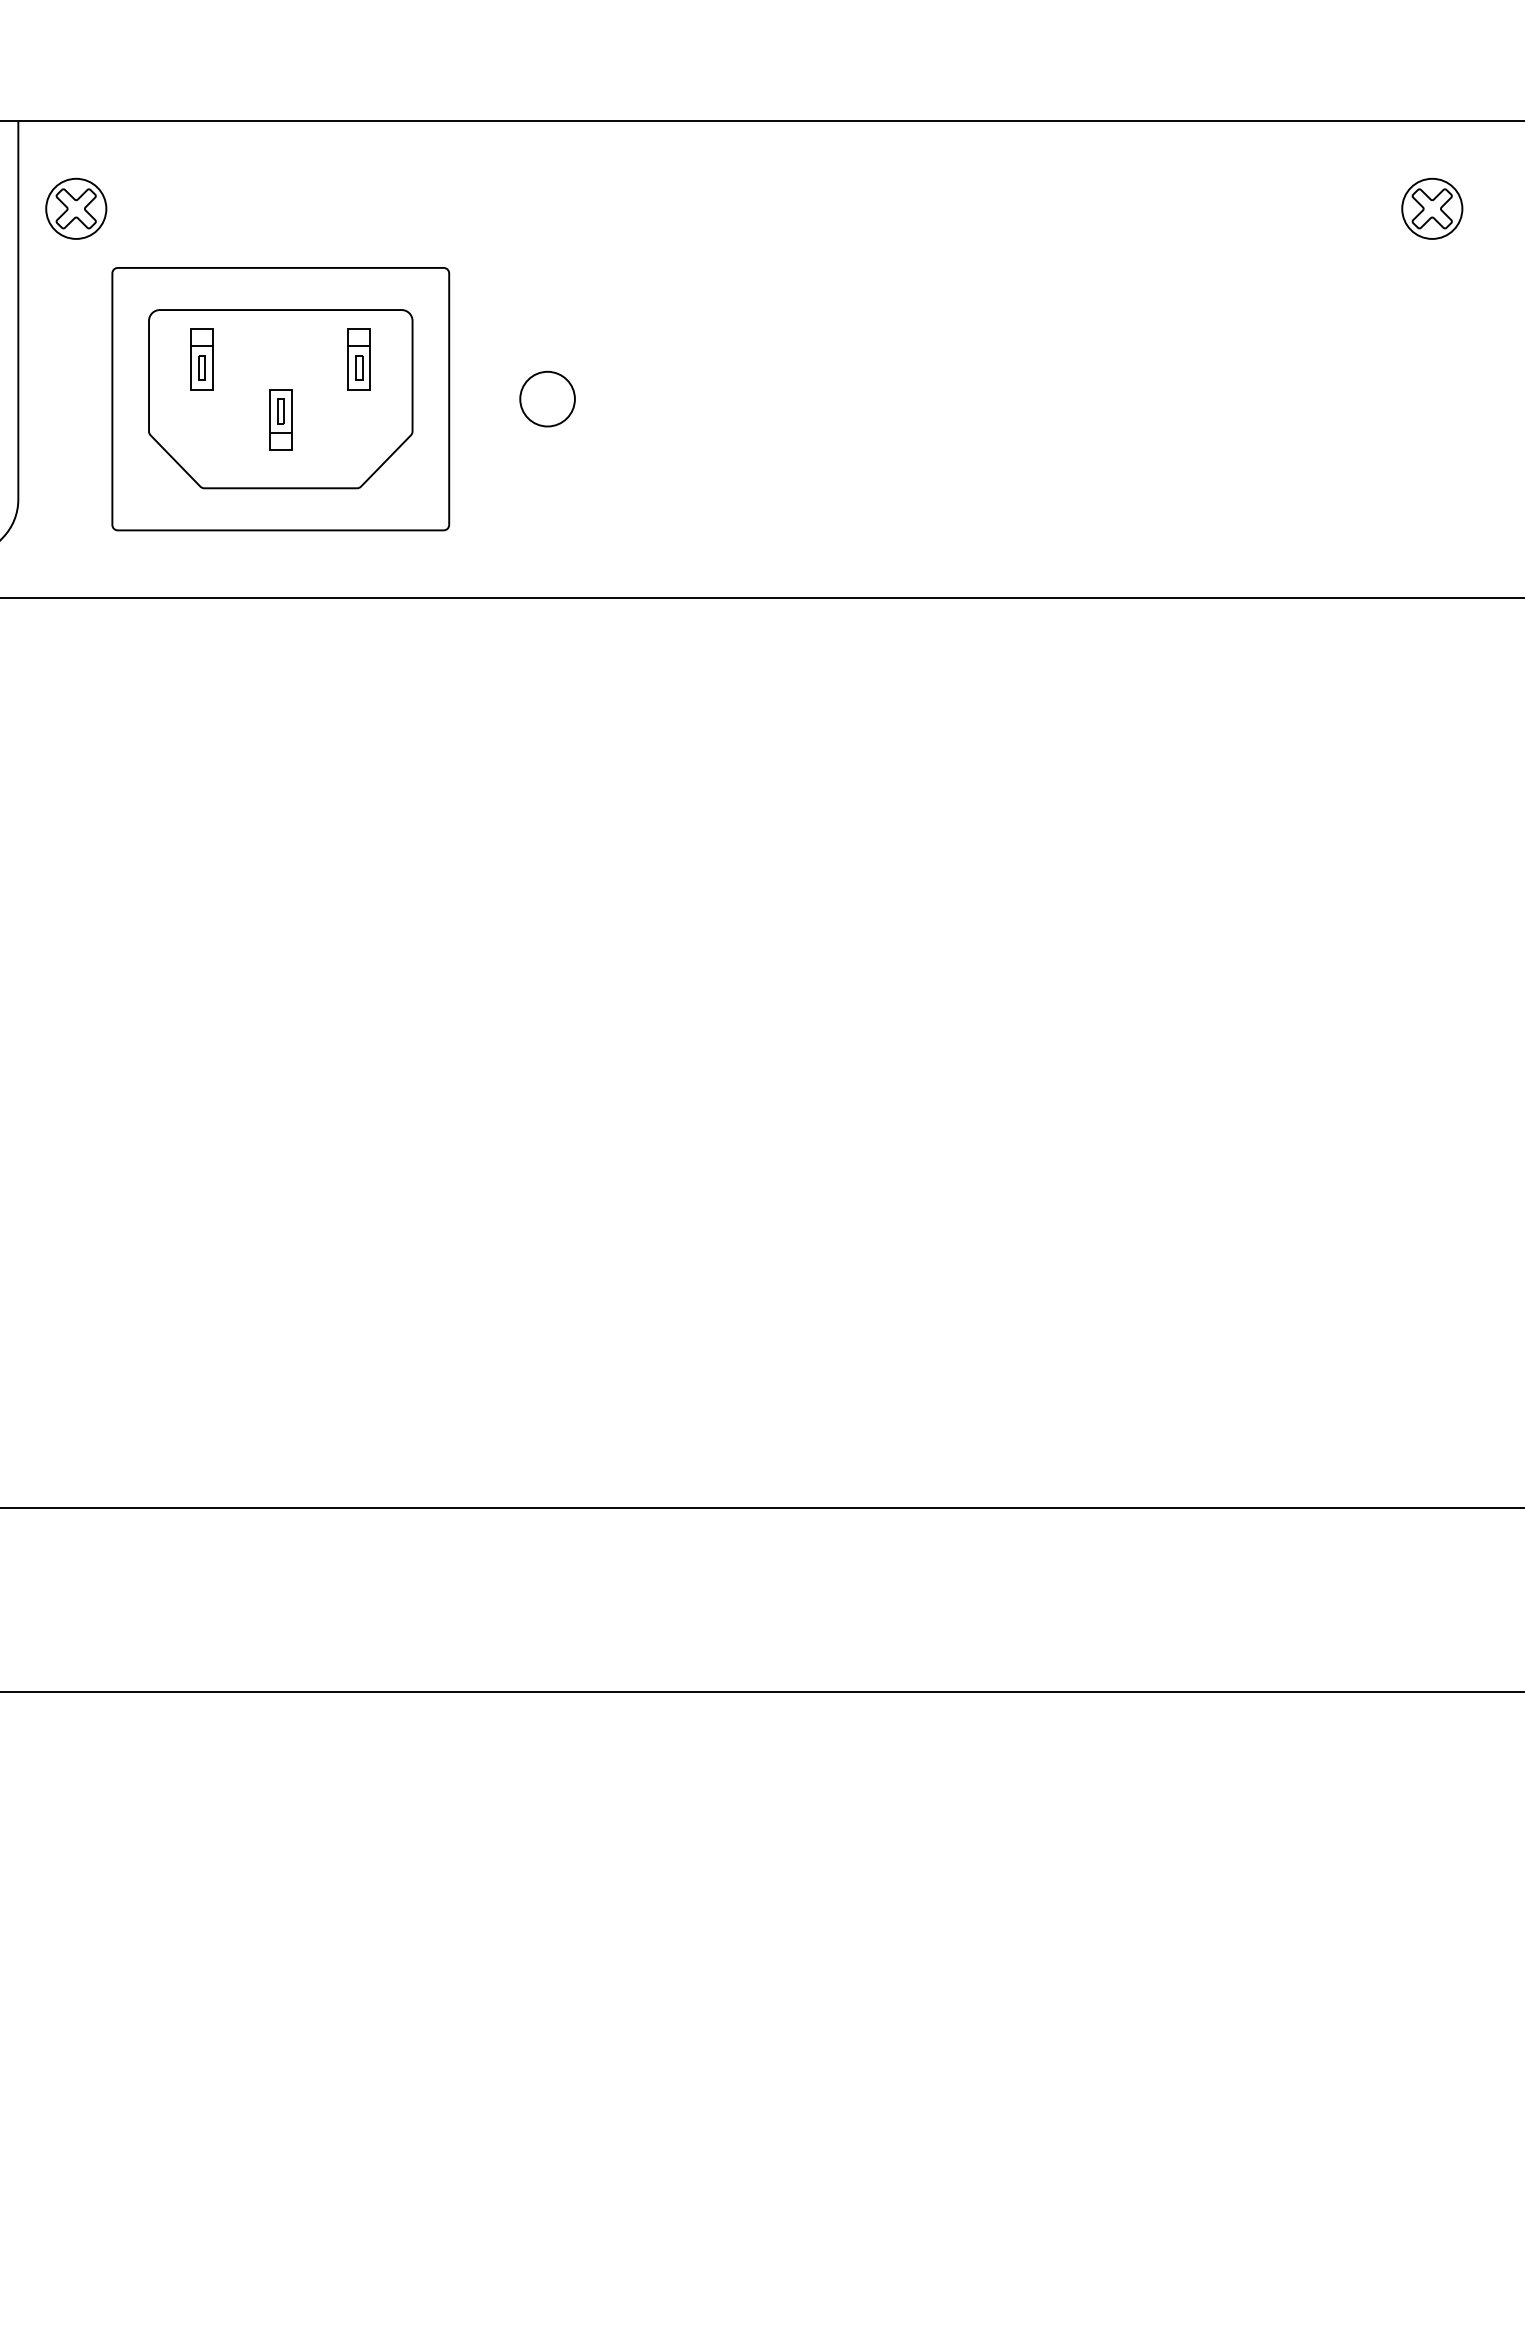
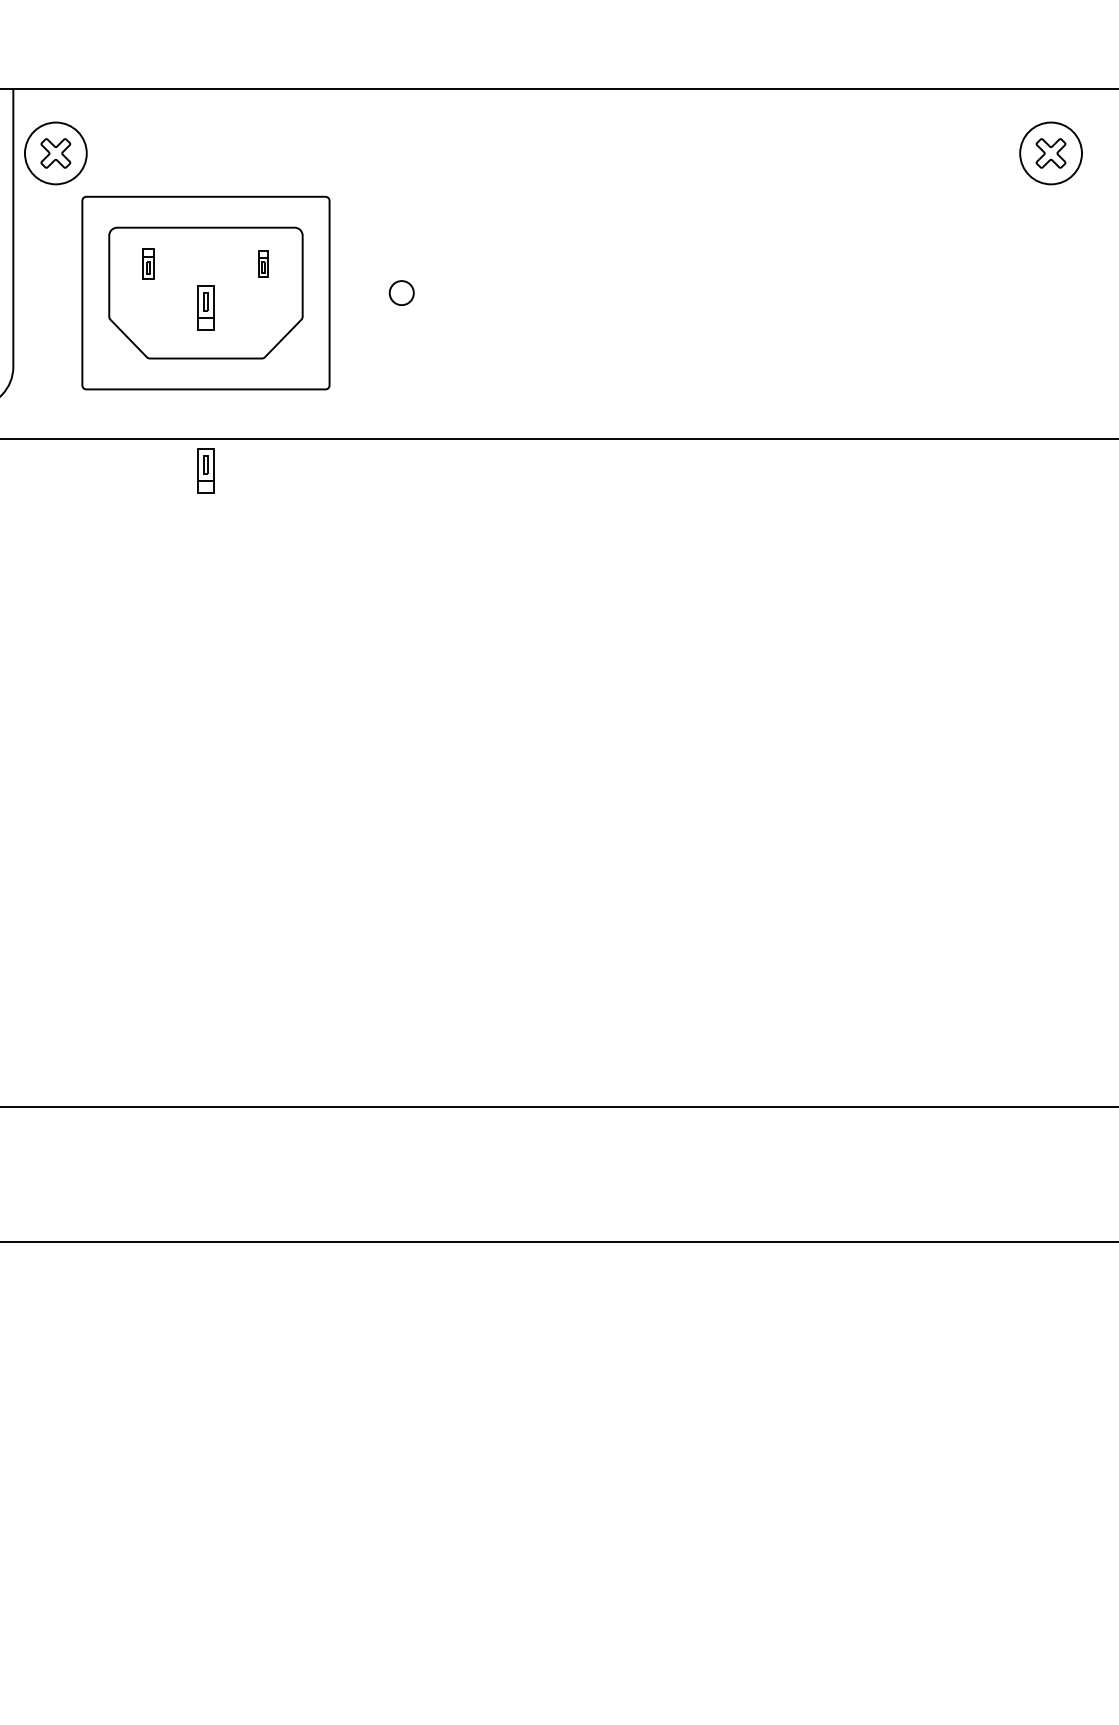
circle: (76, 208) -> (56, 153), size x1.4
circle: (1432, 208) -> (1051, 153), size x1.4
part: (201, 359) -> (147, 264), size x0.7
part: (358, 359) -> (263, 264), size x0.6
circle: (547, 398) -> (401, 292), size x0.6
part: (280, 641) -> (205, 470), added

